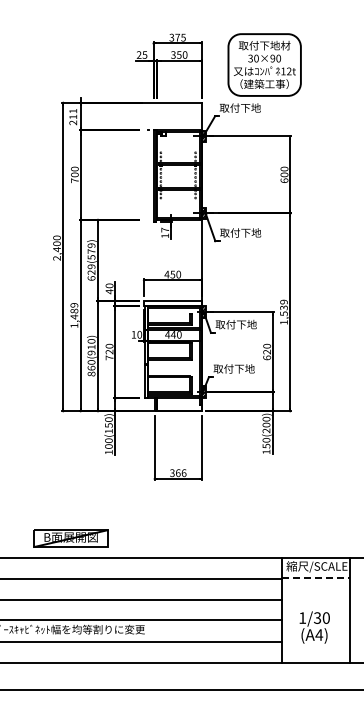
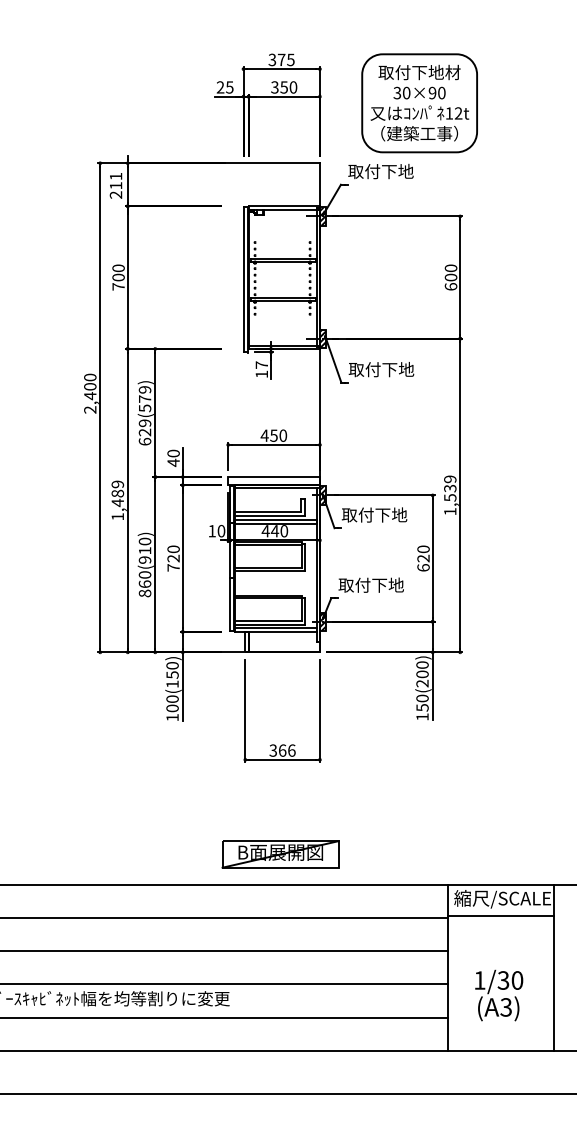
part: (70, 538) -> (279, 854), moved
line: (316, 577) -> (501, 916), dashed -> solid
text: (319, 634) -> (506, 1006), (A4) -> (A3)

